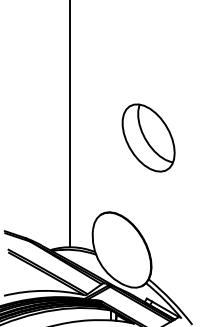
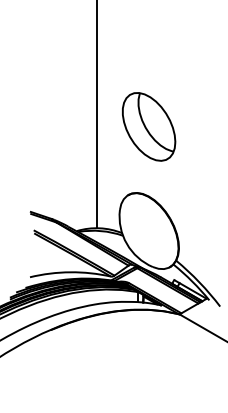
part: (149, 137) -> (149, 126), moved

